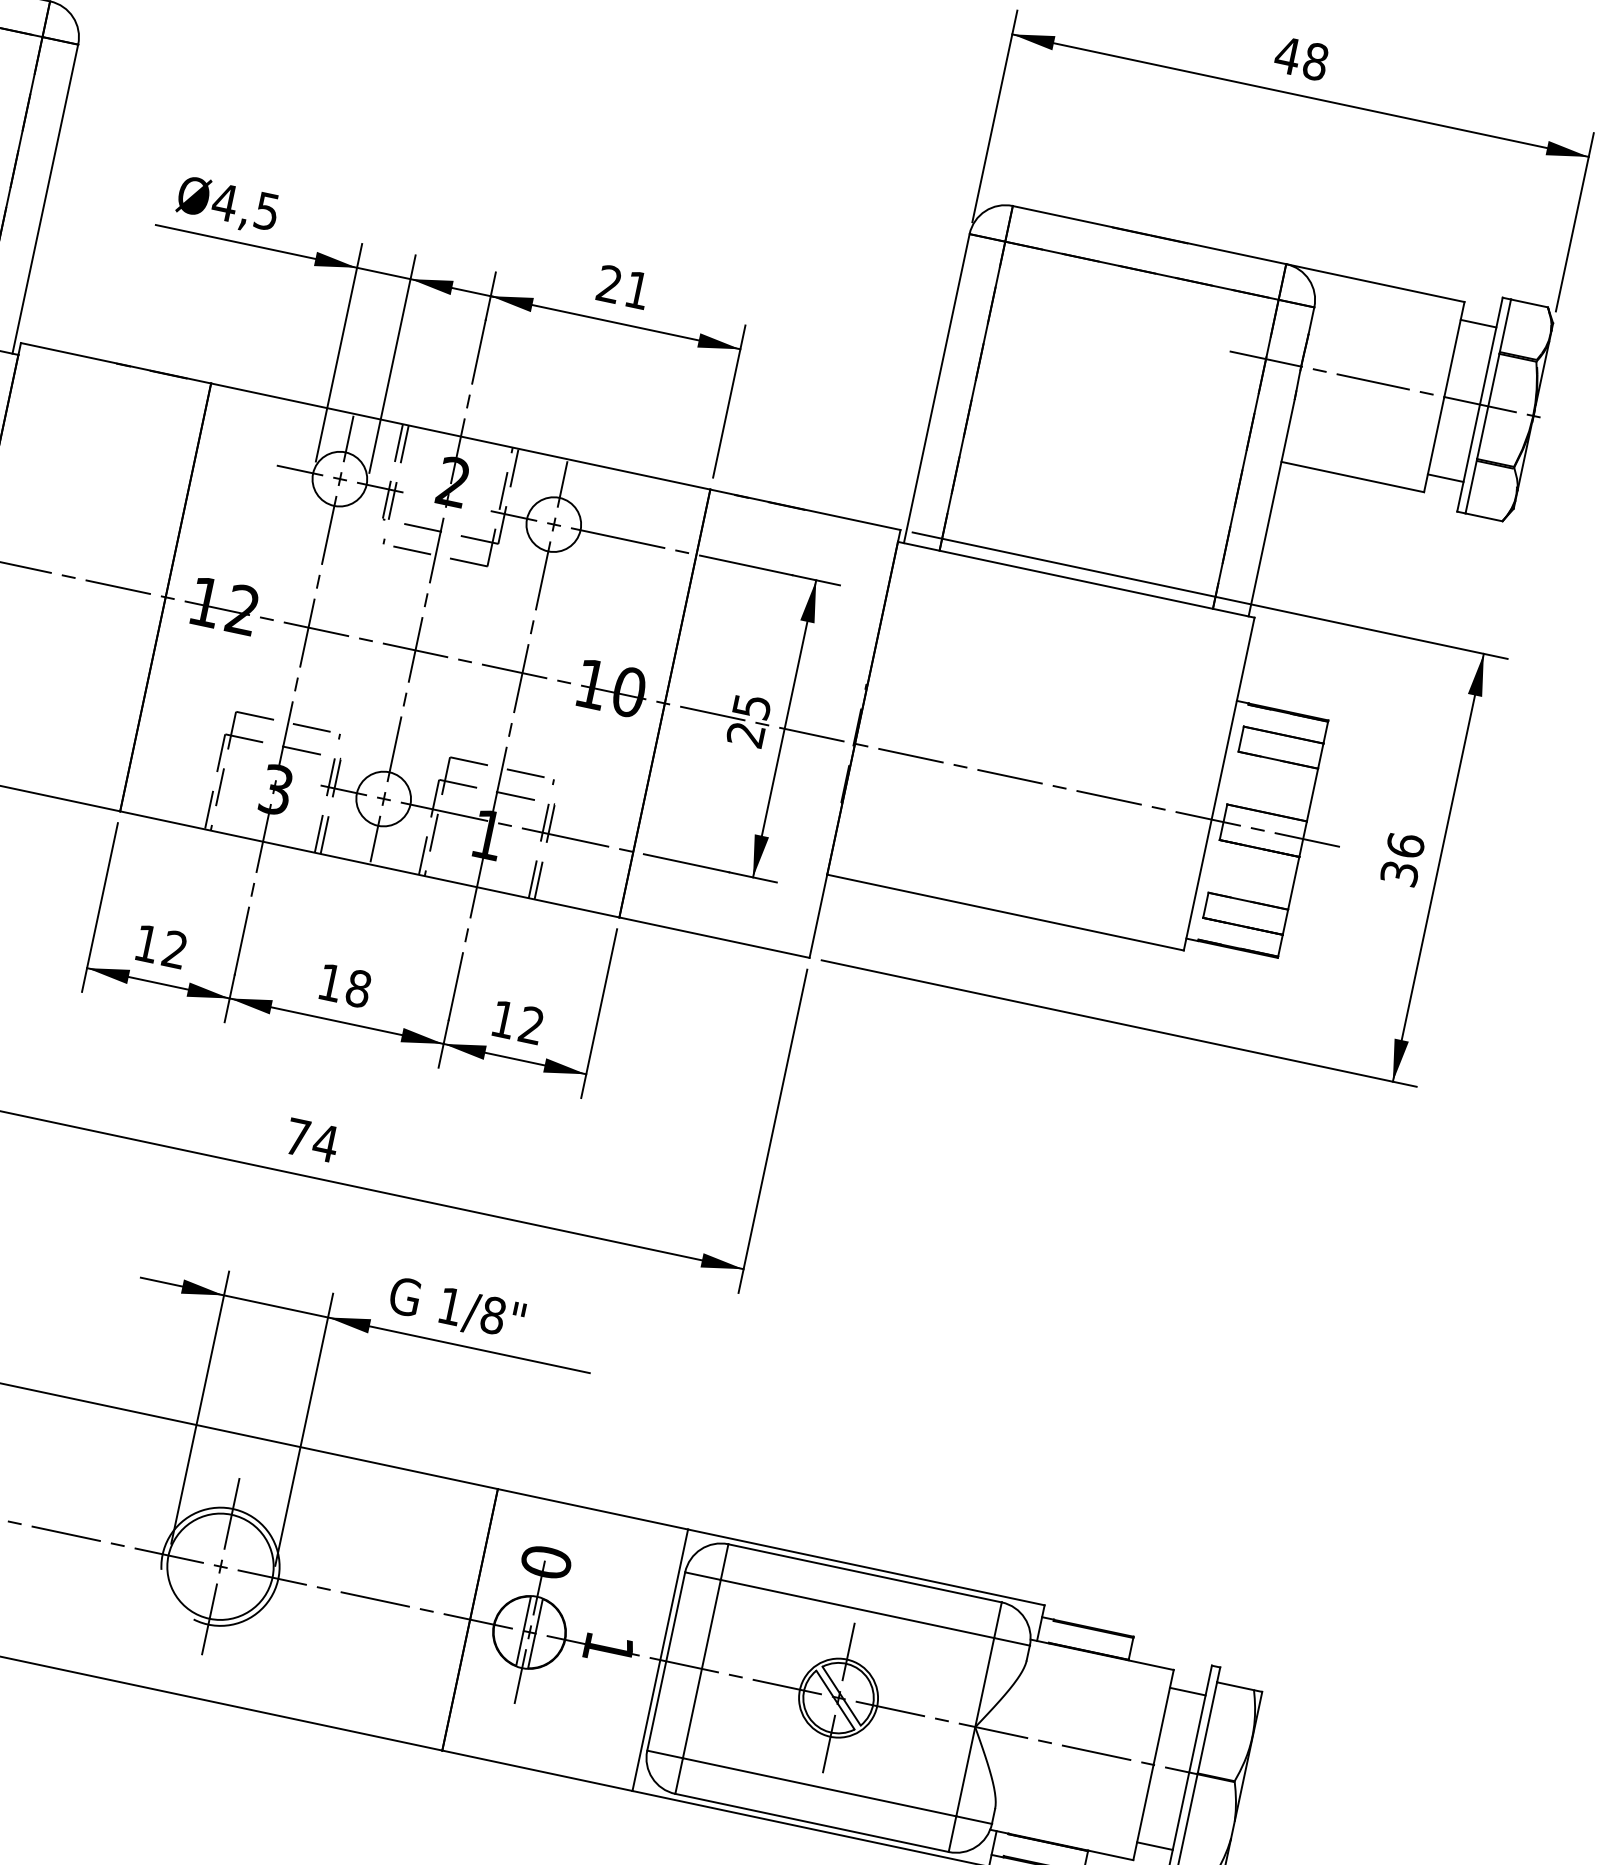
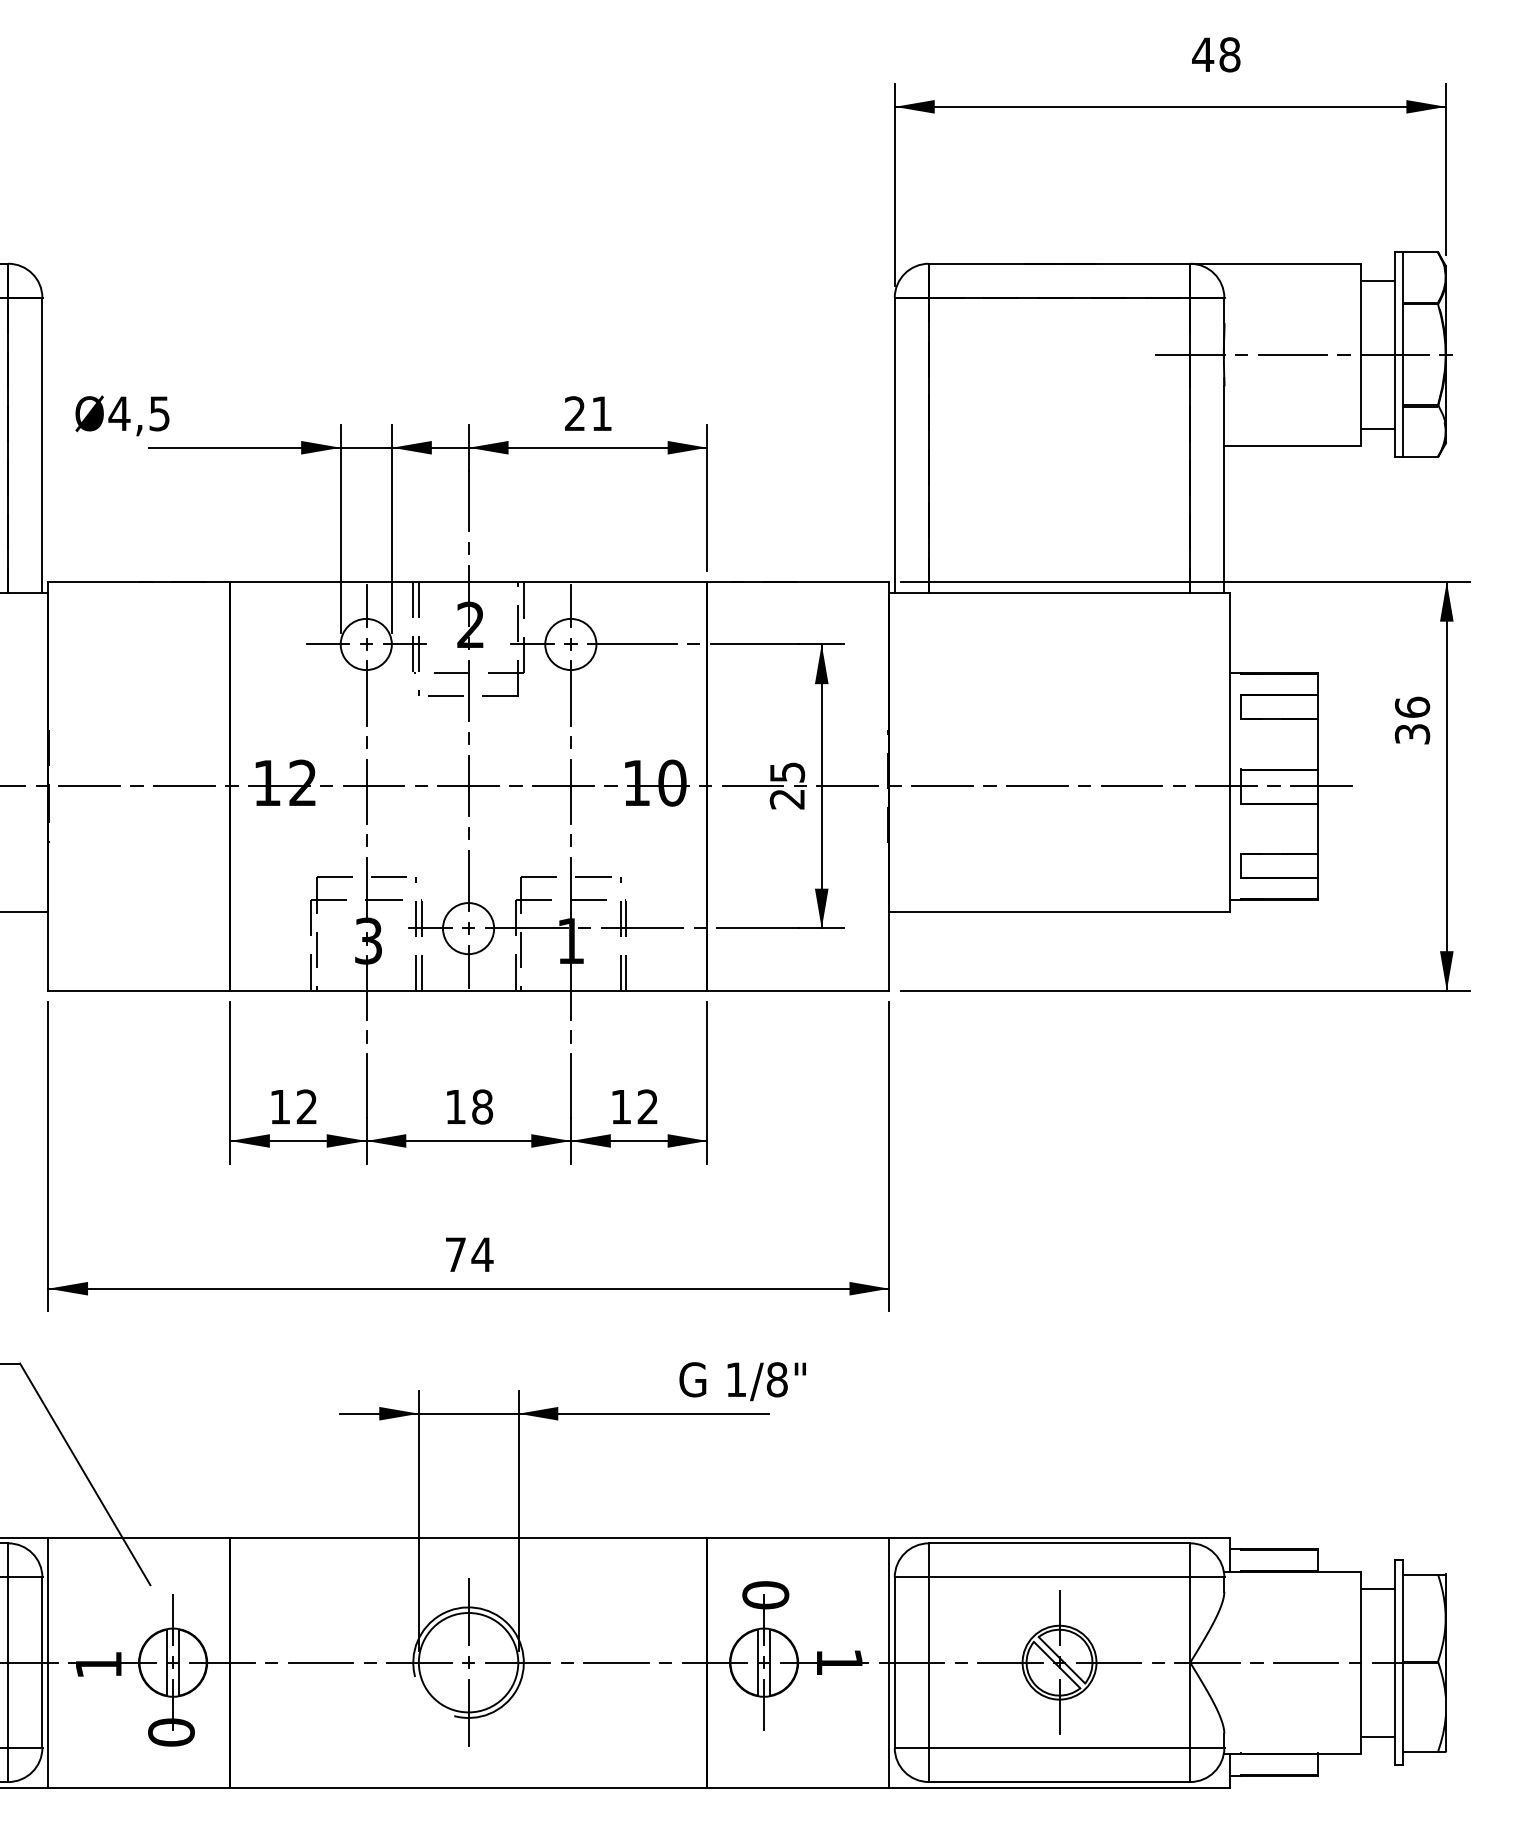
text: (1301, 58) -> (1216, 54), moved
text: (227, 205) -> (122, 415), moved
text: (1402, 859) -> (1412, 720), moved
text: (456, 1309) -> (742, 1381), moved

